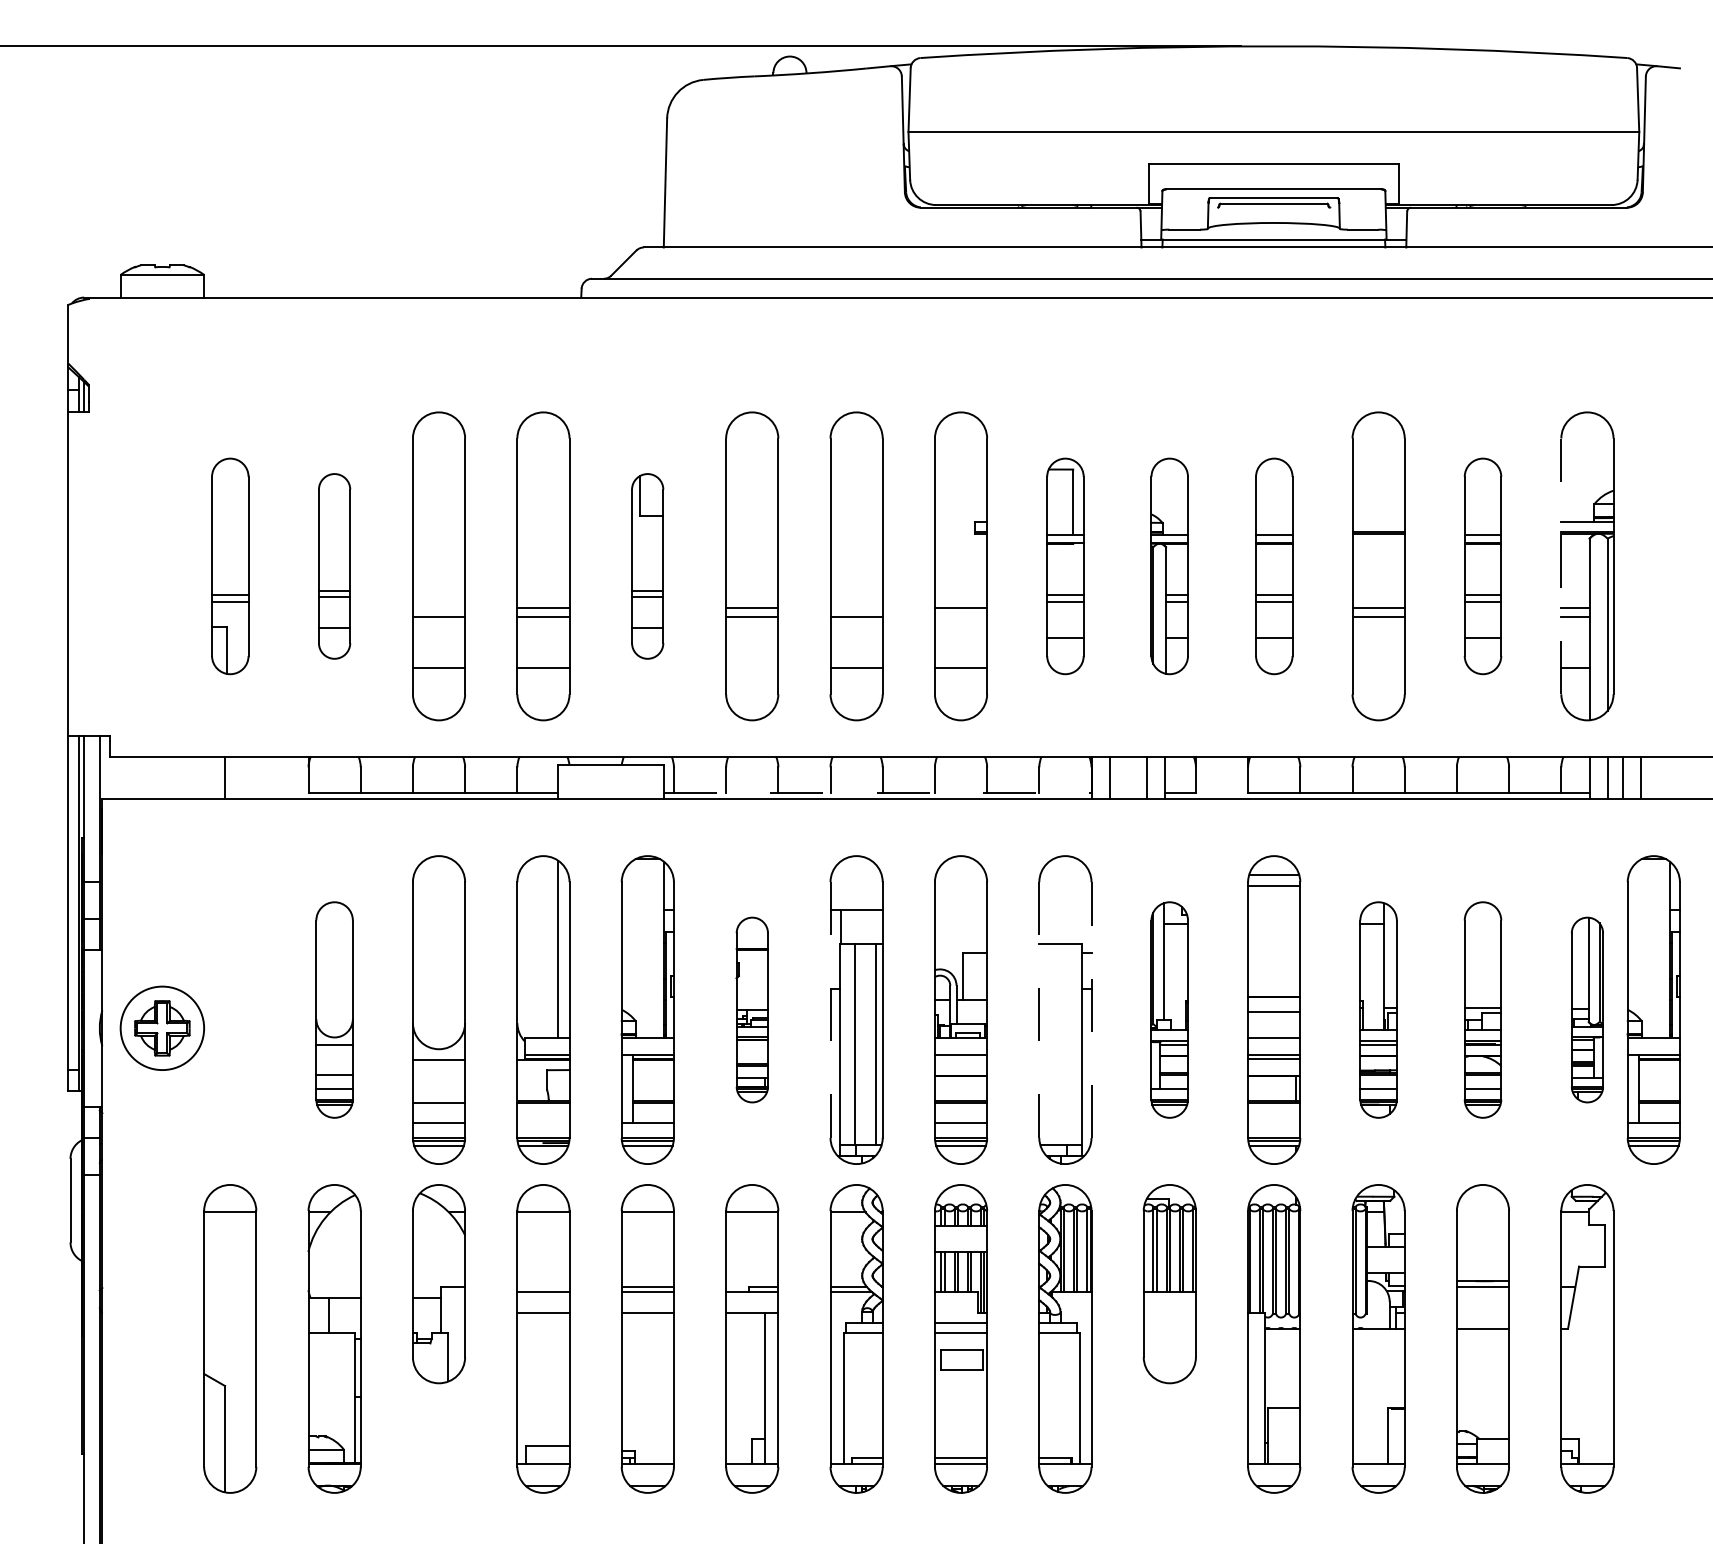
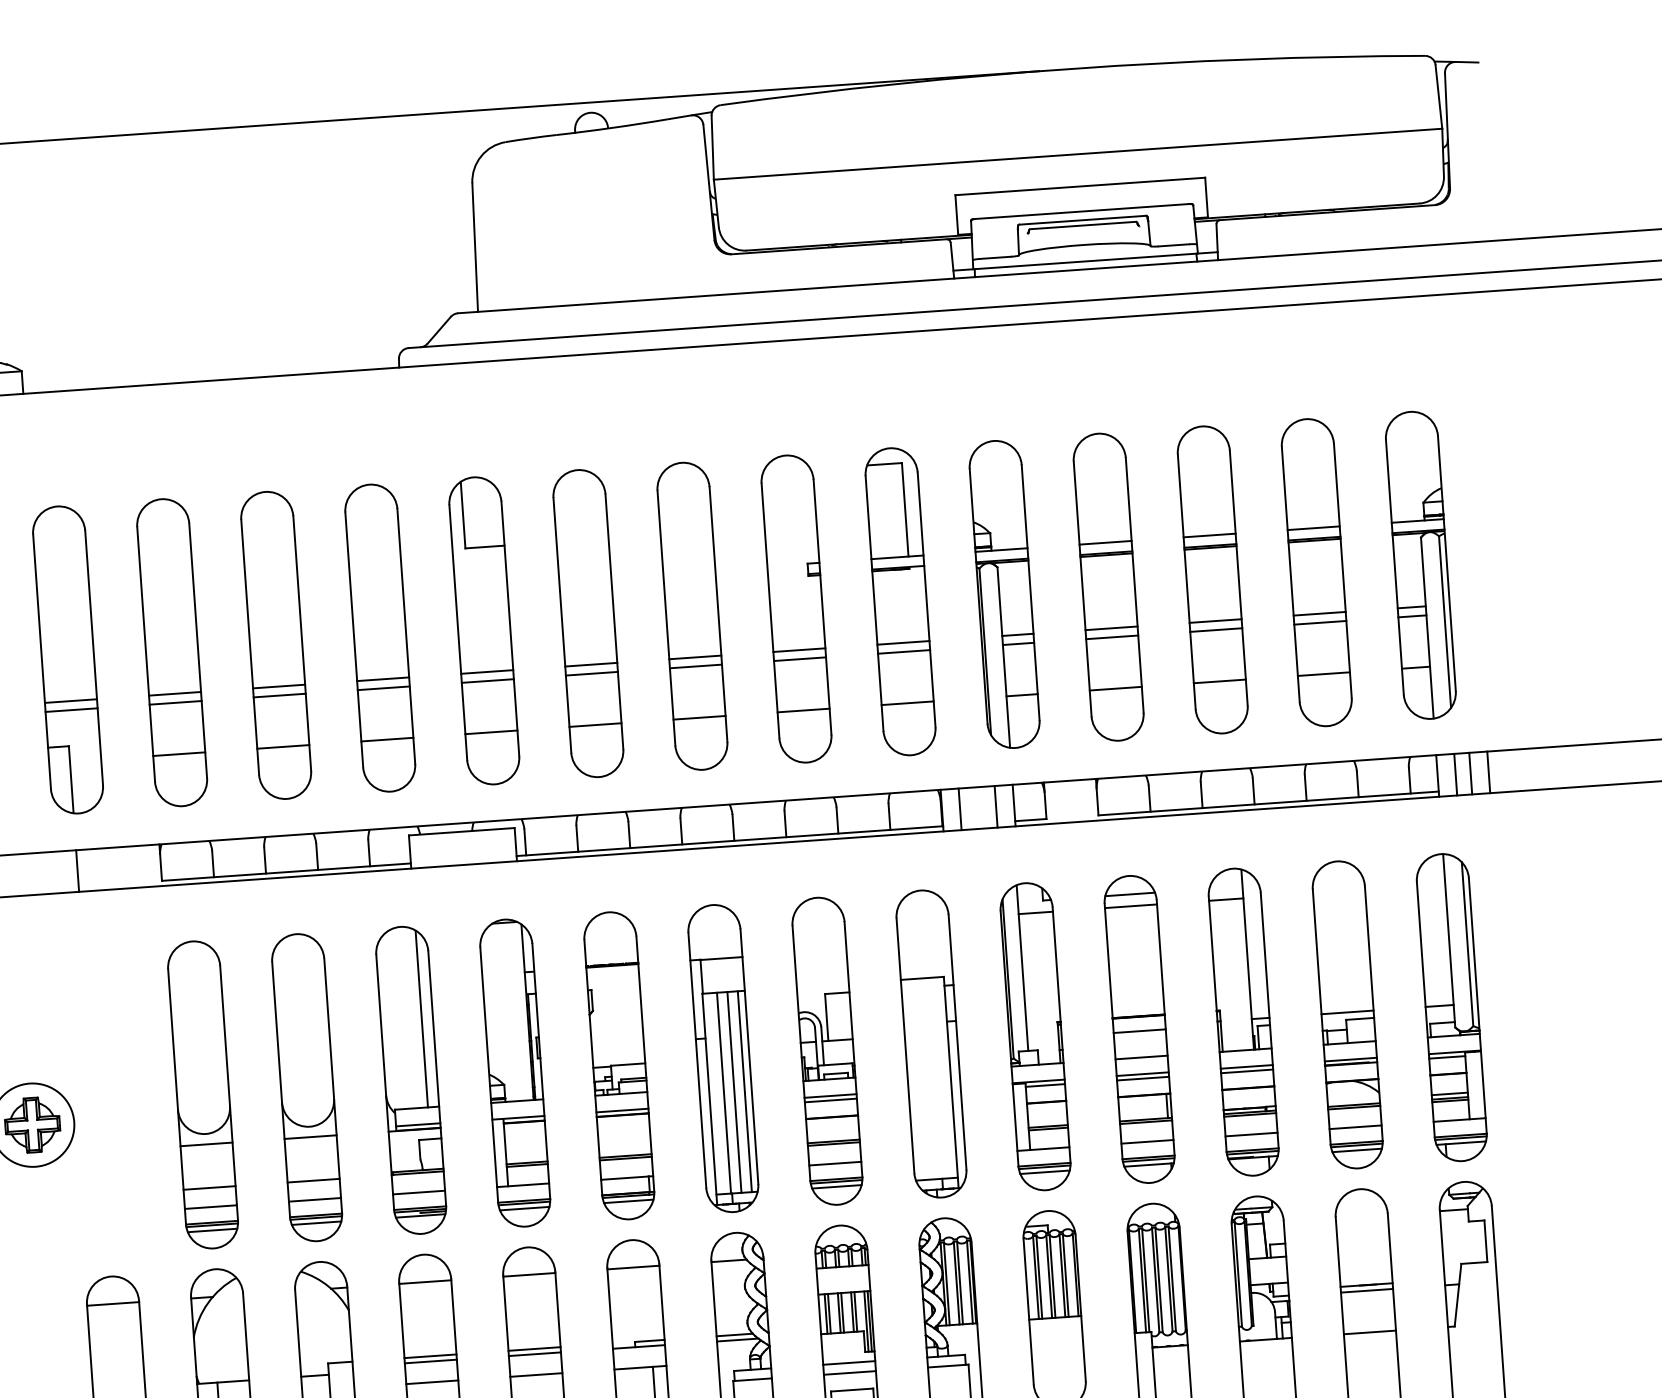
line: (1378, 521) -> (1209, 535), added
part: (230, 566) -> (68, 660), size x1.43
part: (334, 566) -> (172, 652), size x1.67
part: (647, 566) -> (483, 631), size x1.67
part: (1065, 566) -> (900, 601), size x1.43
part: (1169, 566) -> (1004, 594), size x1.43
part: (1274, 566) -> (1108, 587), size x1.43
part: (1482, 566) -> (1316, 572), size x1.43
line: (1561, 566) -> (1395, 567), dashed -> solid
line: (438, 607) -> (278, 686), added
line: (856, 607) -> (695, 657), added
line: (960, 616) -> (799, 659), added
line: (752, 668) -> (595, 725), added
line: (1378, 668) -> (1219, 681), added
line: (878, 793) -> (730, 841), dashed -> solid
part: (334, 1009) -> (202, 1094), size x1.43
part: (752, 1009) -> (619, 1065), size x1.67
part: (1169, 1009) -> (1035, 1036), size x1.43
part: (1378, 1009) -> (1243, 1021), size x1.43
part: (1482, 1009) -> (1347, 1014), size x1.43
part: (1587, 1009) -> (1451, 1007), size x1.67
part: (1653, 1009) -> (1517, 1002), removed
line: (830, 1010) -> (697, 1060), dashed -> solid
line: (1039, 1010) -> (905, 1046), dashed -> solid
line: (1091, 1010) -> (957, 1042), dashed -> solid
line: (865, 1044) -> (734, 1092), added
line: (960, 1059) -> (830, 1100), added
line: (543, 1122) -> (419, 1192), added
line: (1274, 1122) -> (1147, 1141), added
line: (543, 1286) -> (430, 1355), added

